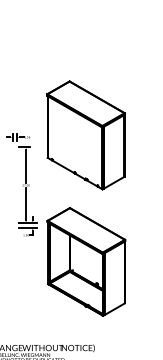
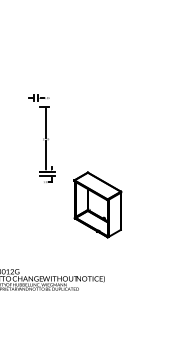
part: (86, 135) -> (97, 96), removed
part: (86, 261) -> (97, 204), size x0.7

